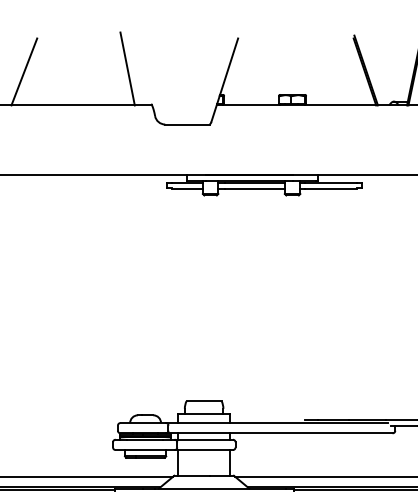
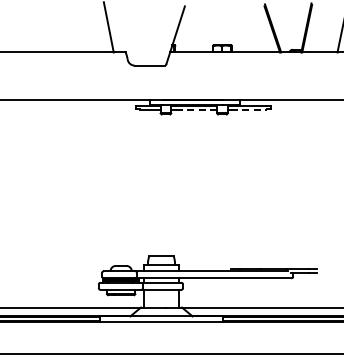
line: (24, 72) -> (37, 29), removed
line: (254, 189) -> (196, 110), solid -> dashed
line: (331, 189) -> (249, 110), solid -> dashed

